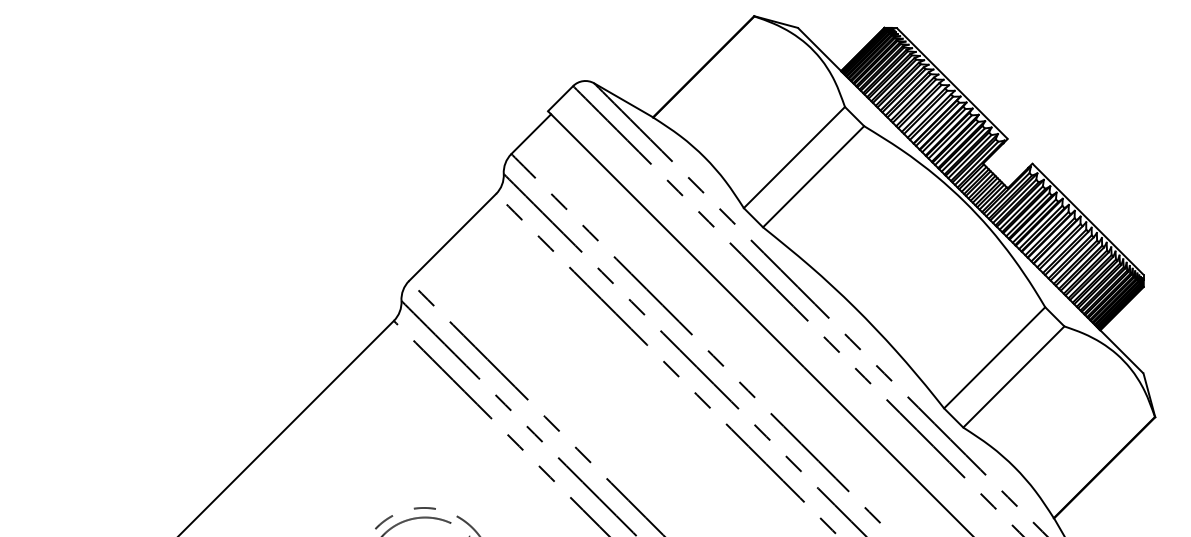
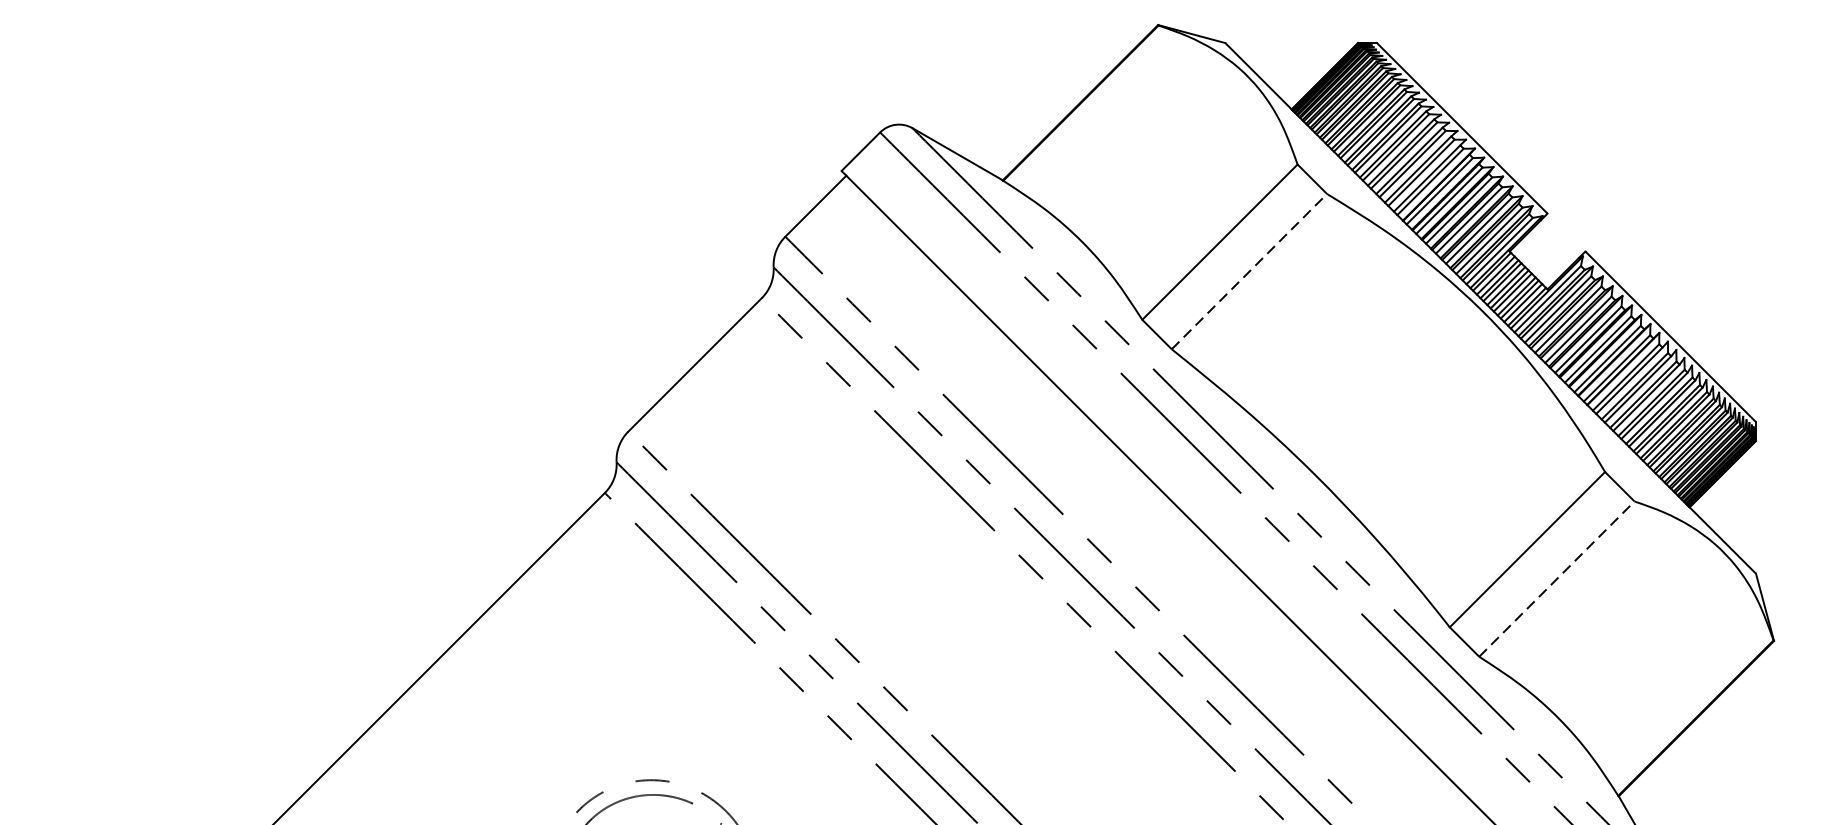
line: (813, 176) -> (1249, 271), solid -> dashed
line: (1013, 377) -> (1556, 579), solid -> dashed

